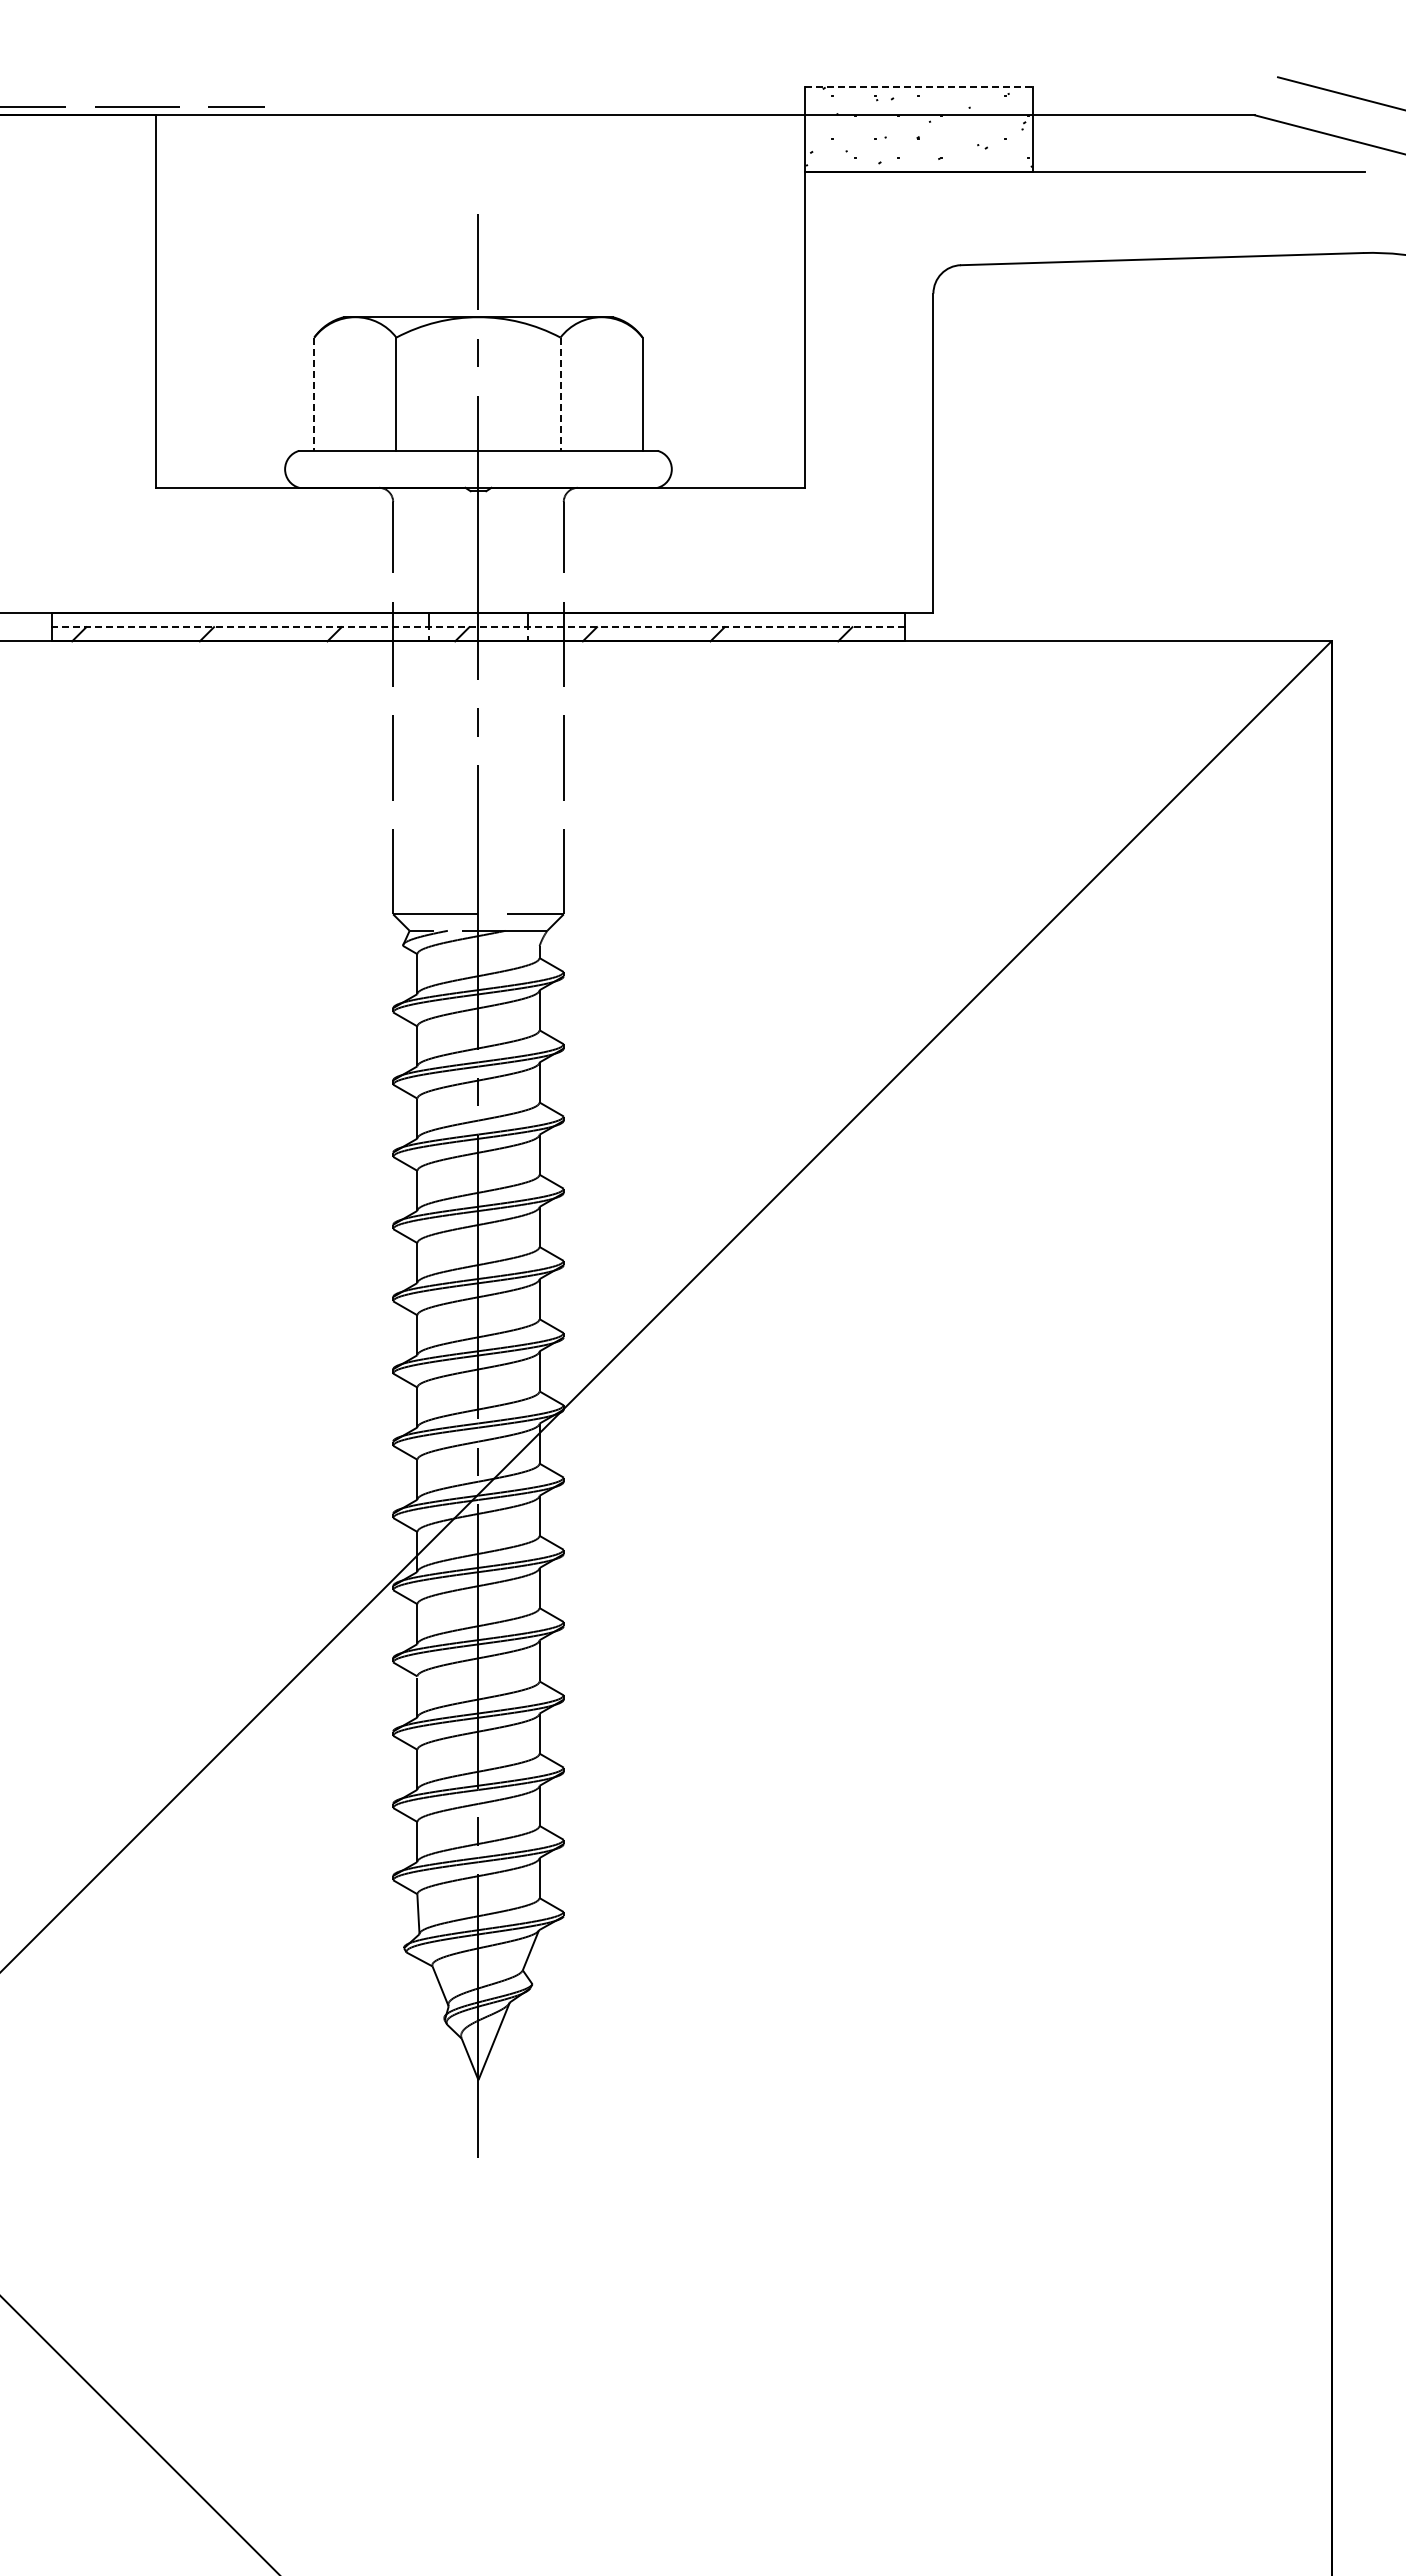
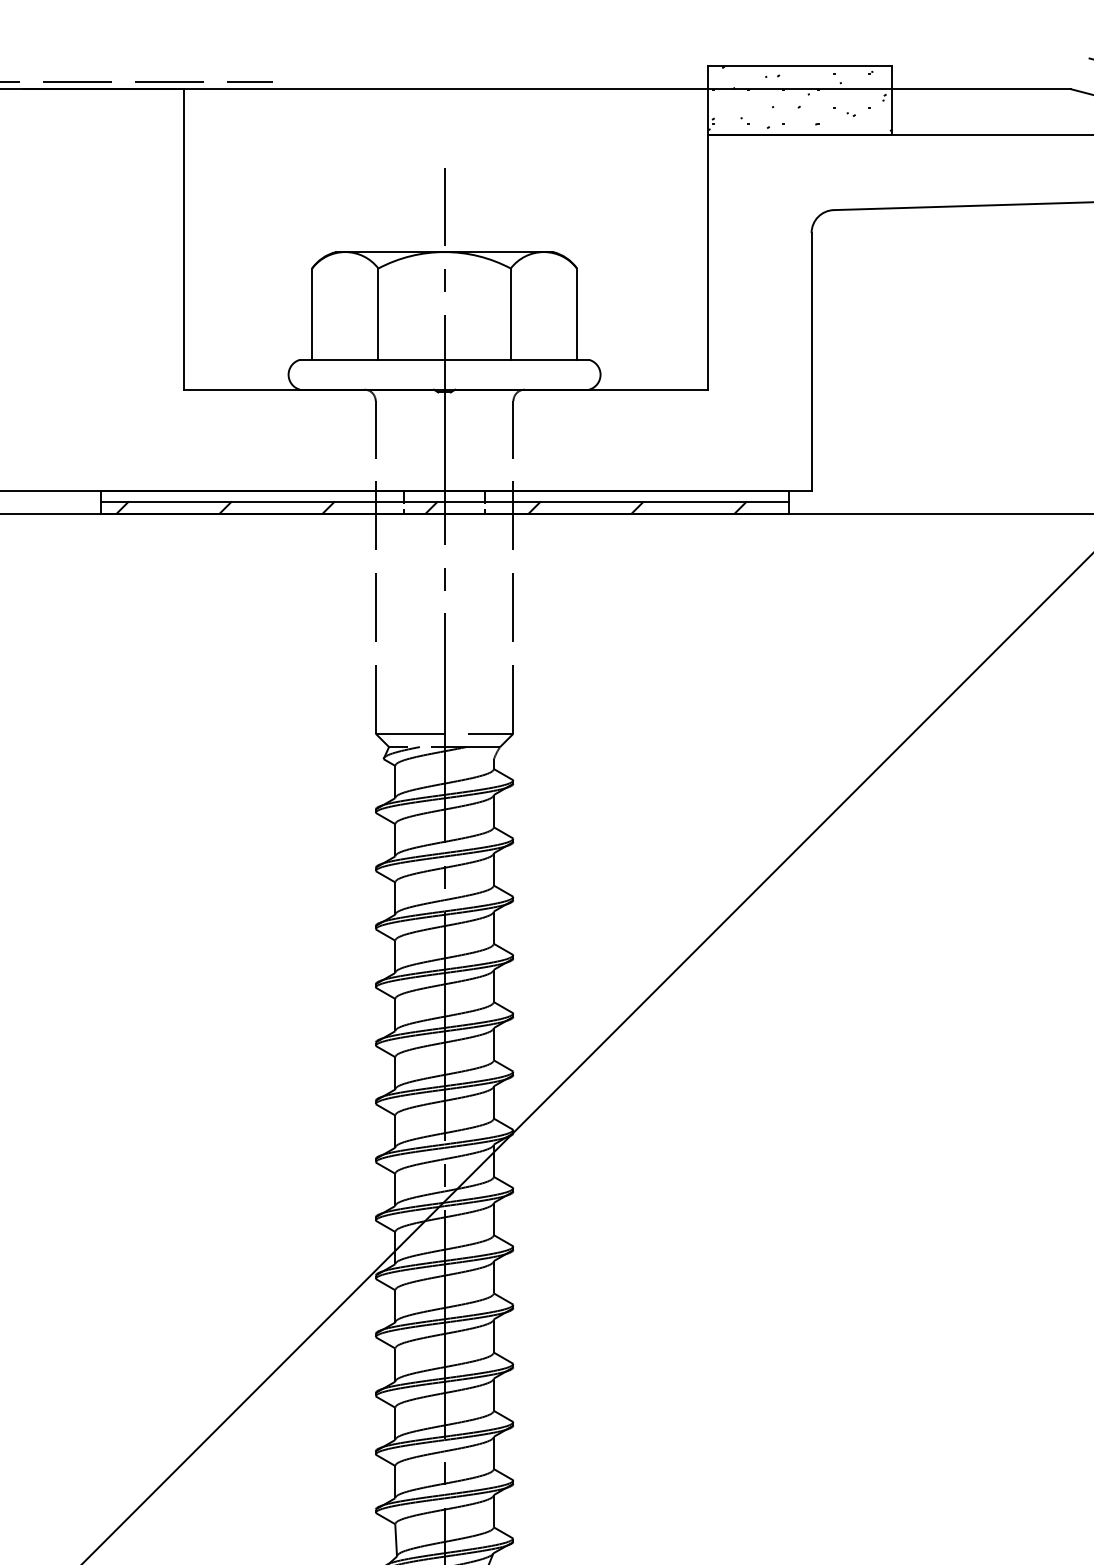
line: (919, 86) -> (800, 65), dashed -> solid
line: (314, 394) -> (312, 314), dashed -> solid
line: (560, 394) -> (510, 314), dashed -> solid
line: (478, 627) -> (444, 502), dashed -> solid

